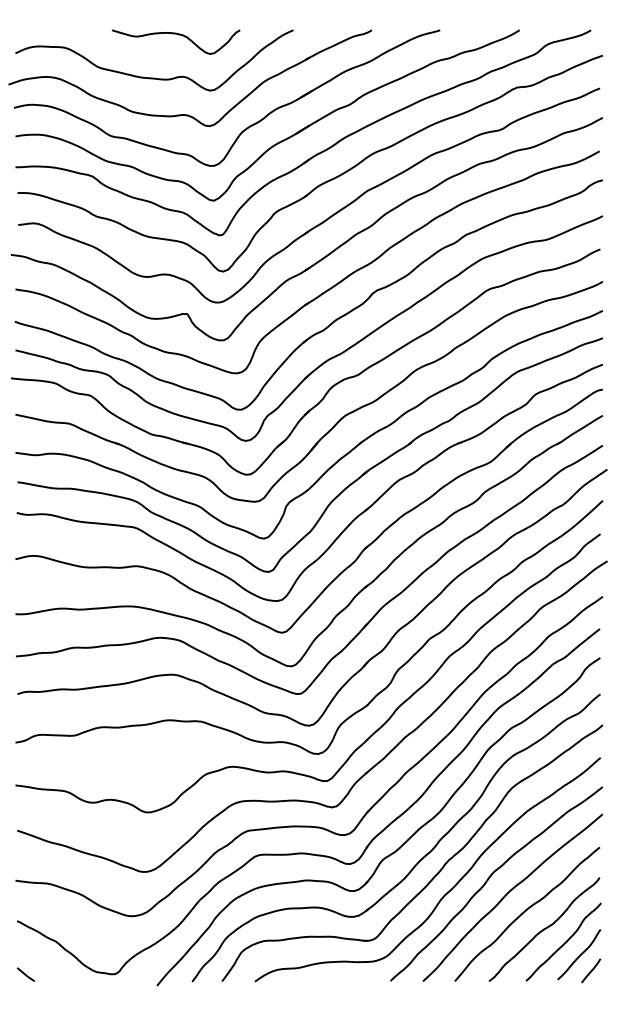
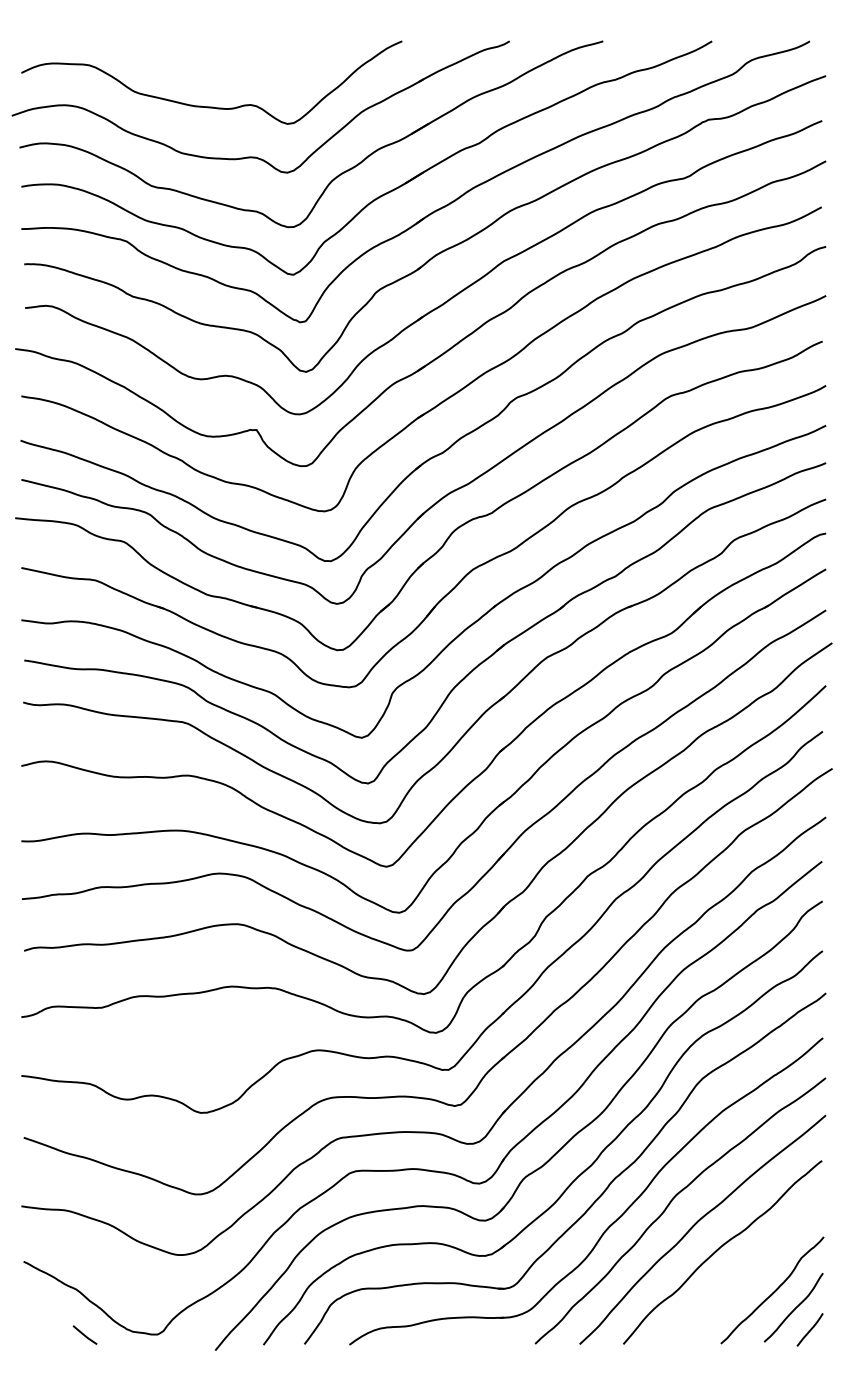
curve: (178, 35) -> (244, 48), removed
curve: (544, 929) -> (746, 1273), removed
line: (25, 974) -> (84, 1334), moved

